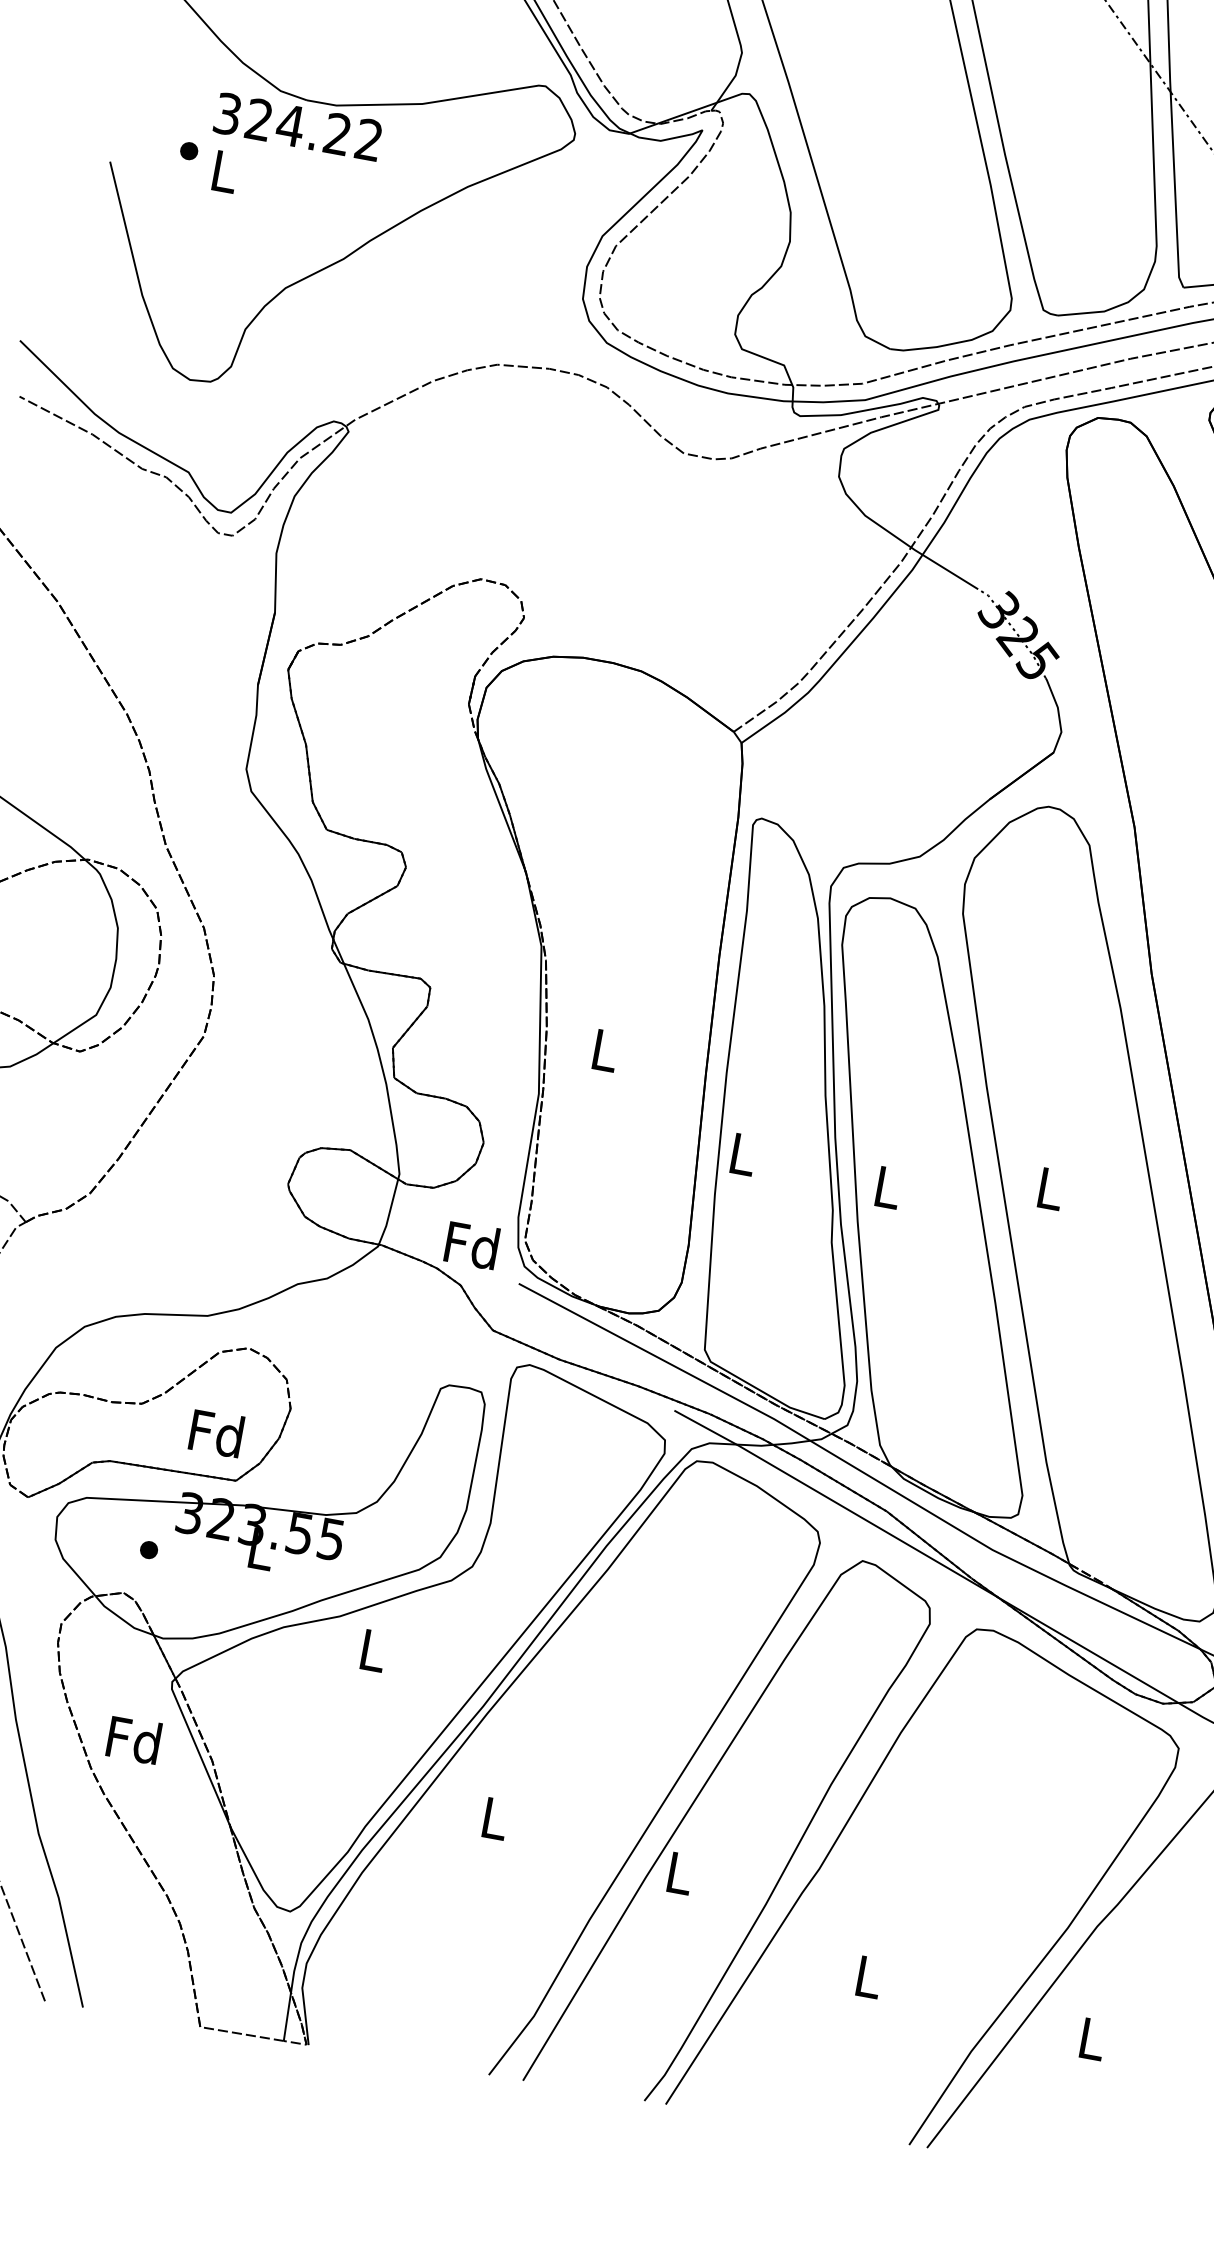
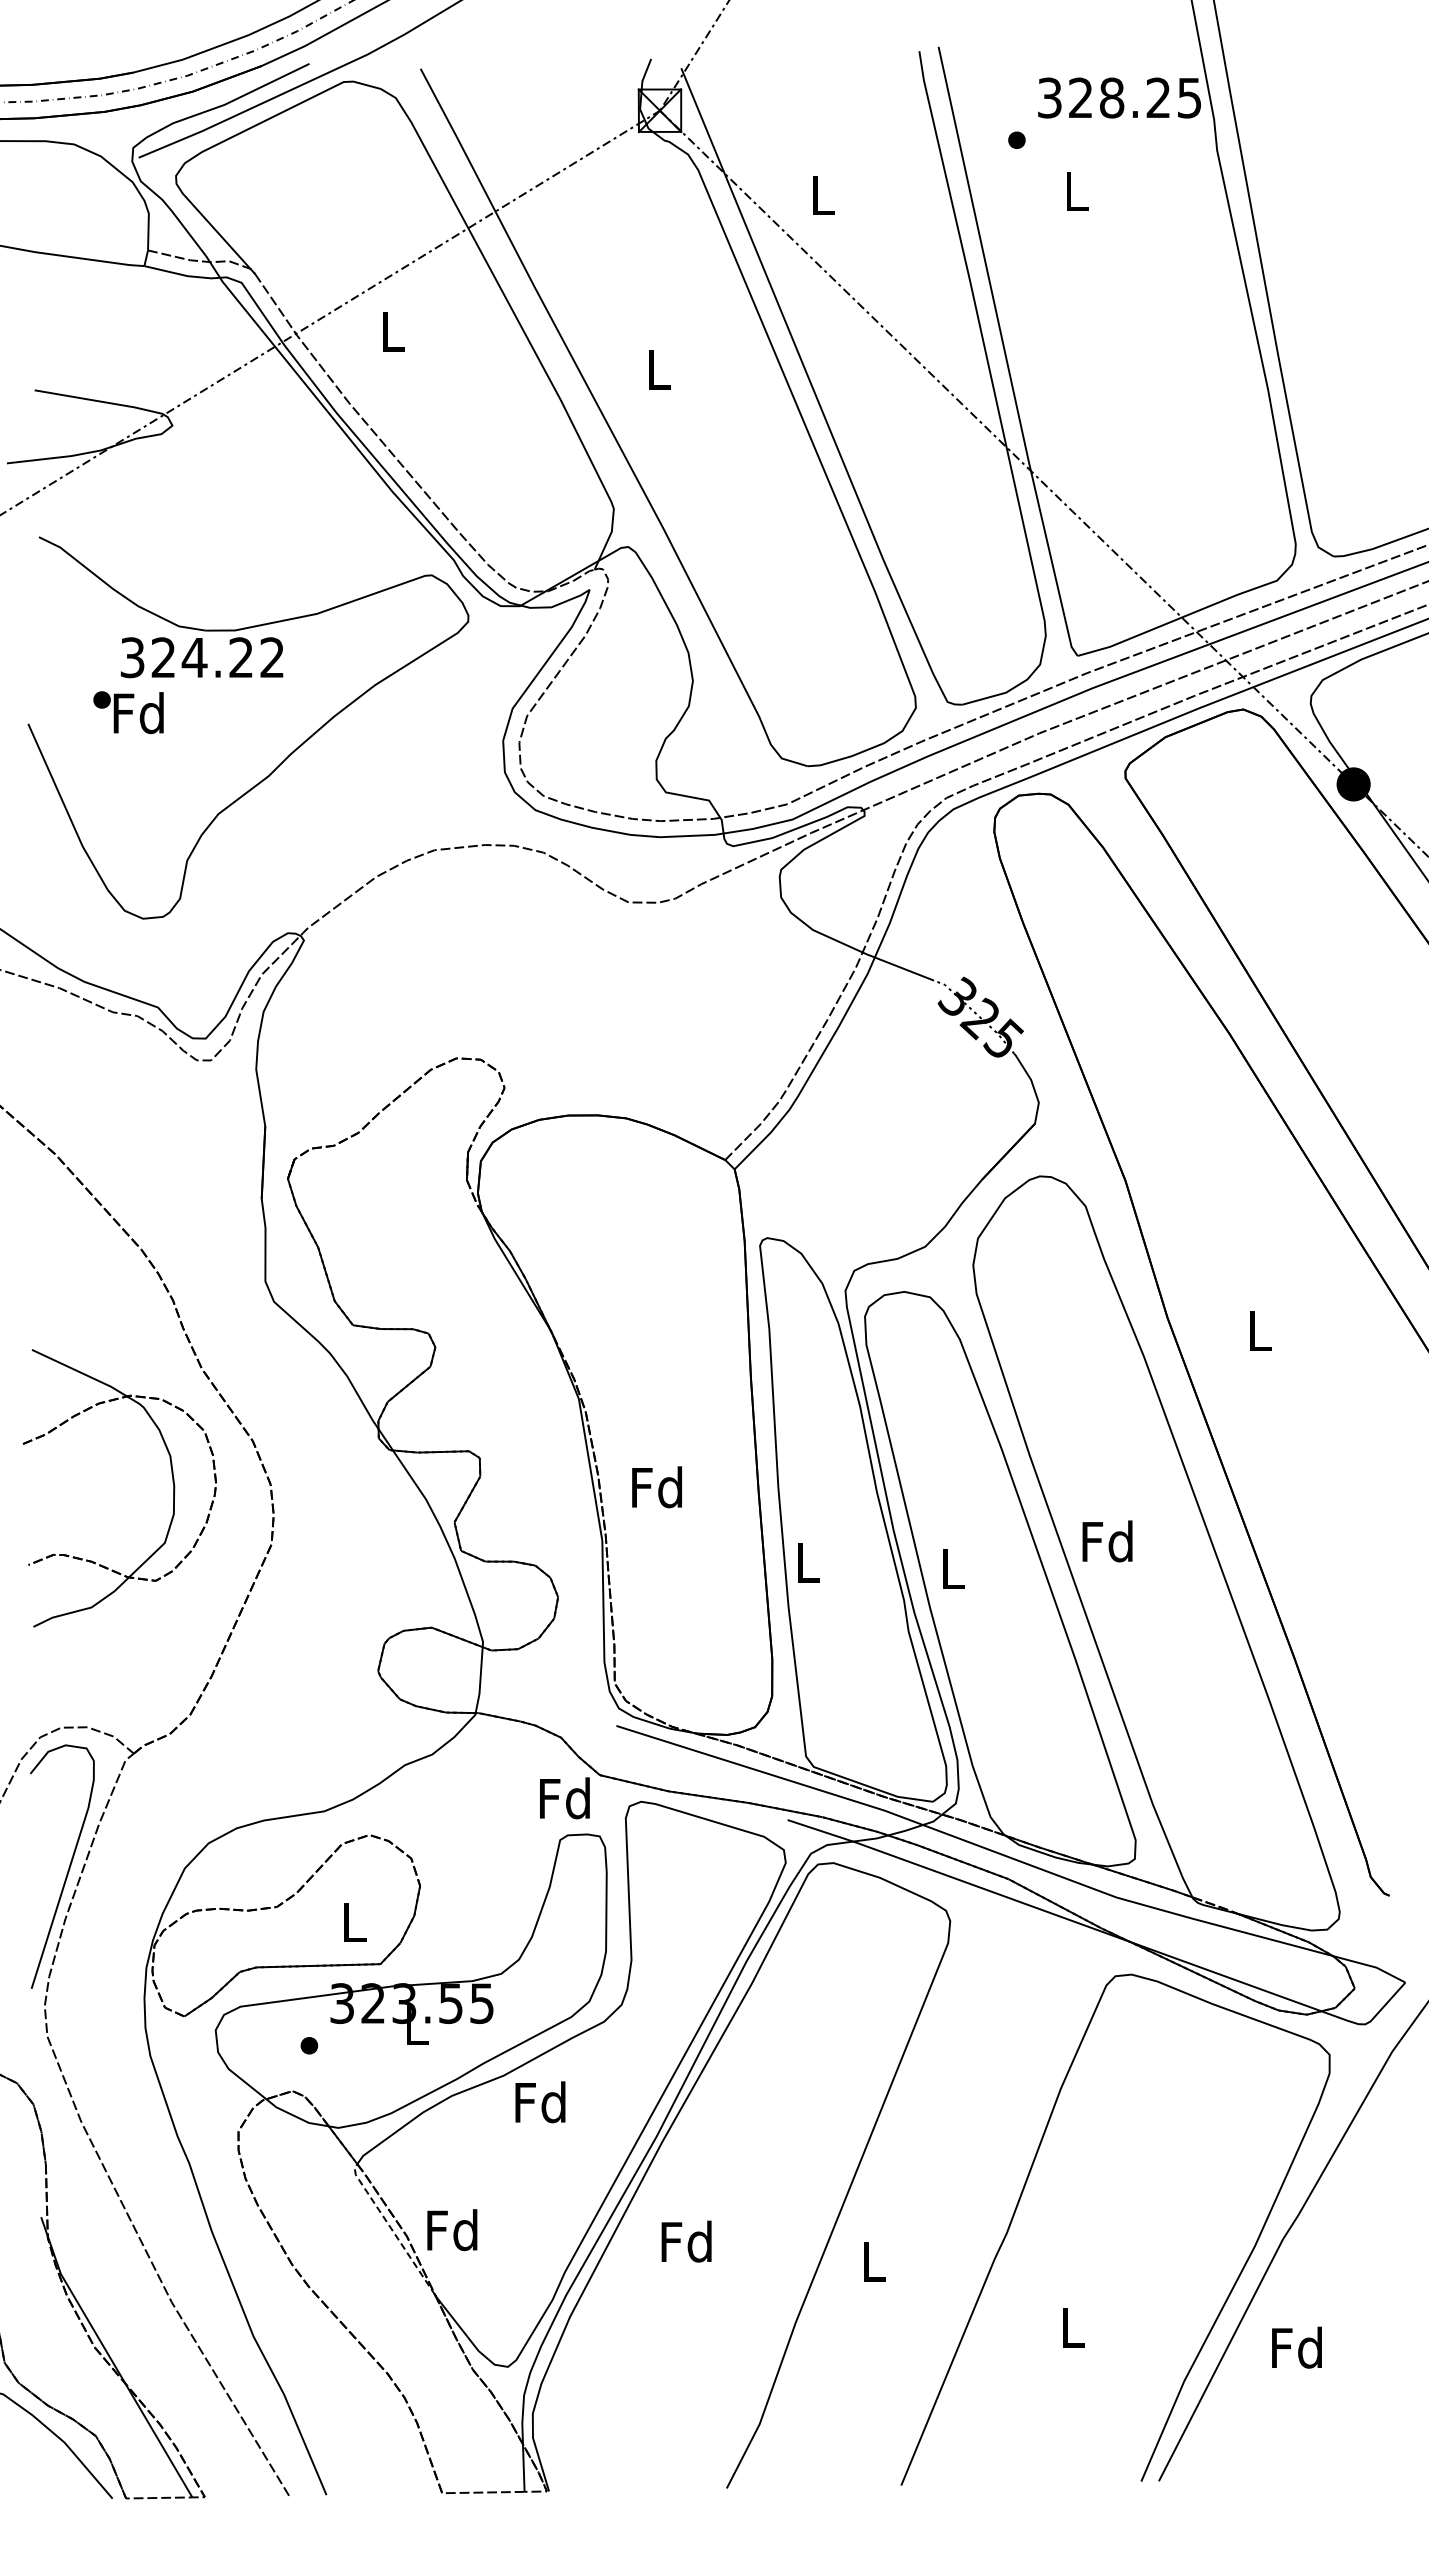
text: (223, 171) -> (138, 713), L -> Fd
text: (603, 1050) -> (656, 1487), L -> Fd
text: (1049, 1188) -> (1107, 1541), L -> Fd
text: (471, 1245) -> (564, 1798), moved
text: (216, 1433) -> (353, 1922), Fd -> L
text: (372, 1650) -> (540, 2102), L -> Fd
text: (134, 1740) -> (452, 2230), moved
line: (198, 1750) -> (391, 2228), solid -> dashed
curve: (693, 1804) -> (875, 2193), removed
text: (493, 1817) -> (686, 2241), L -> Fd
text: (1090, 2038) -> (1296, 2347), L -> Fd

